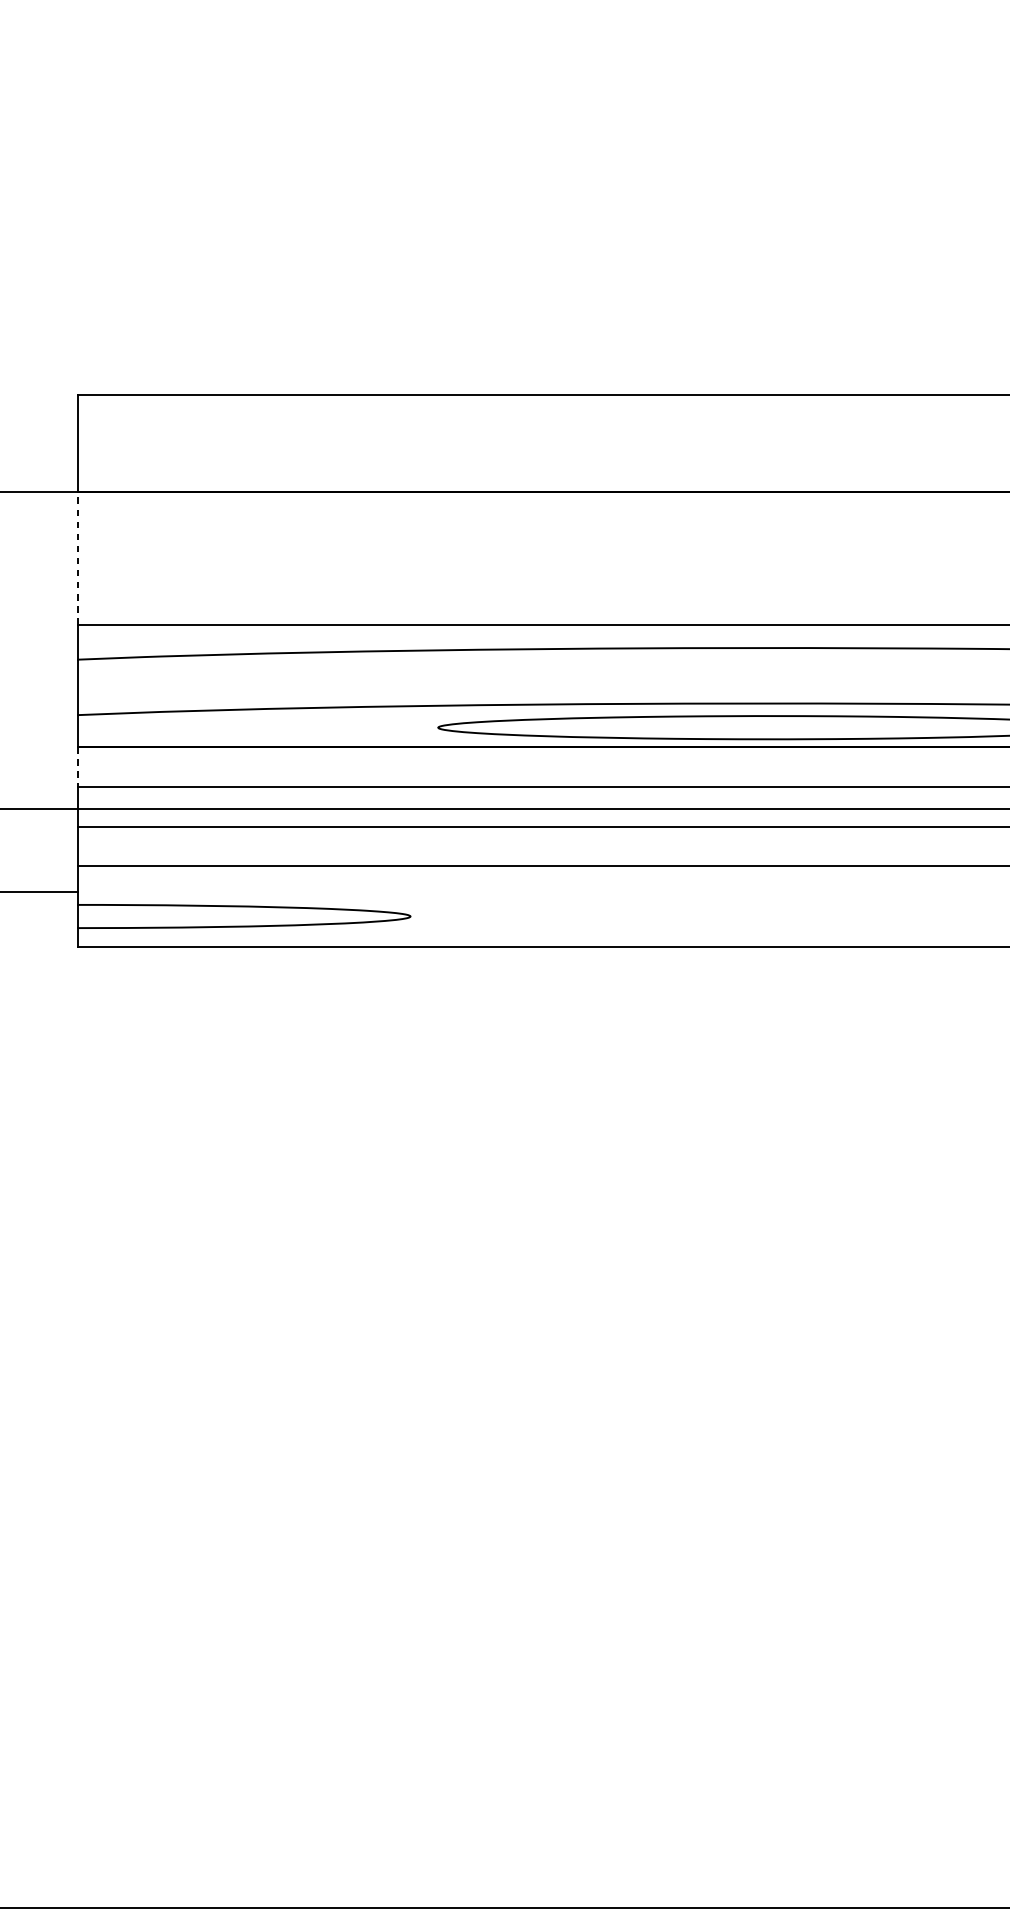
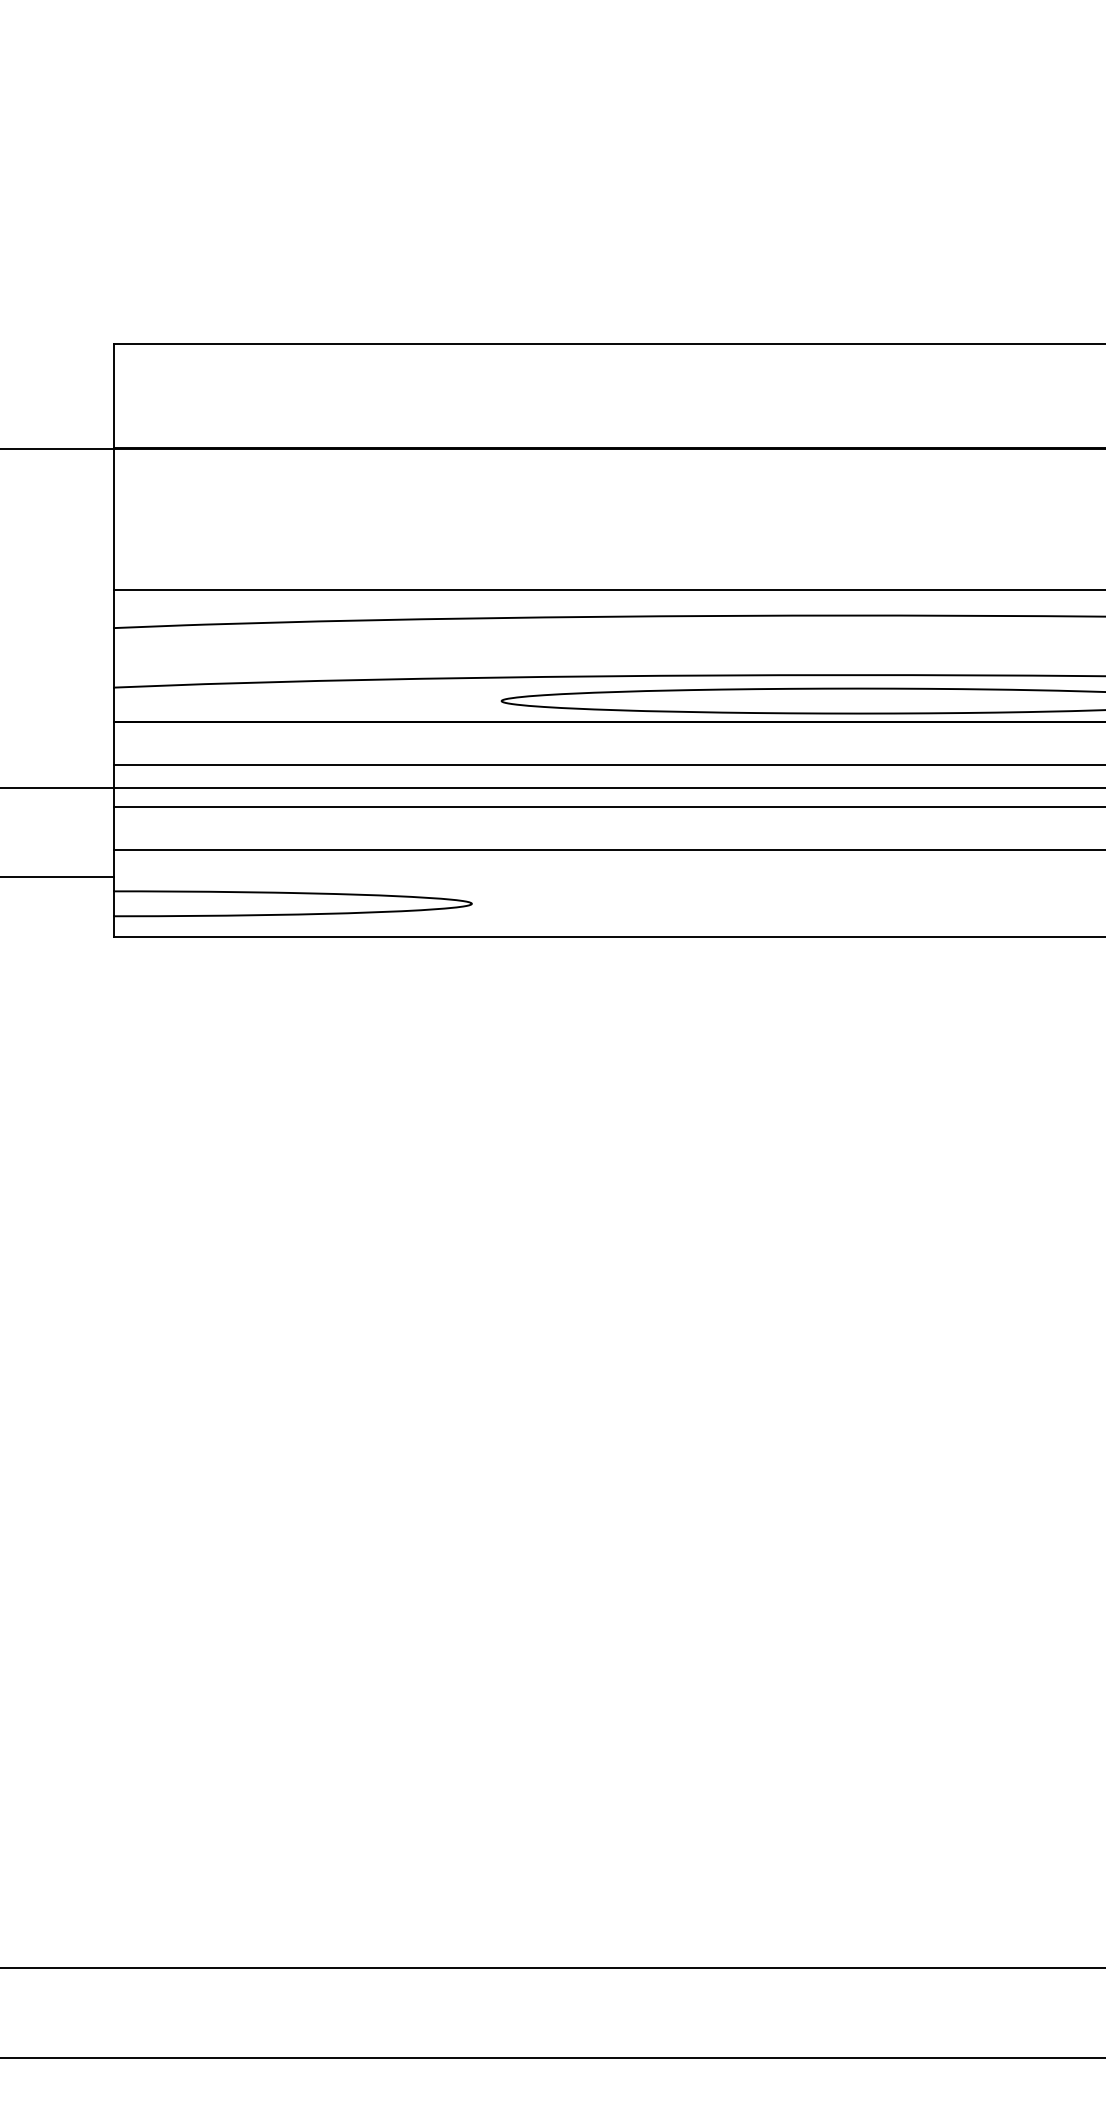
line: (77, 557) -> (114, 518), dashed -> solid
line: (77, 767) -> (114, 743), dashed -> solid

